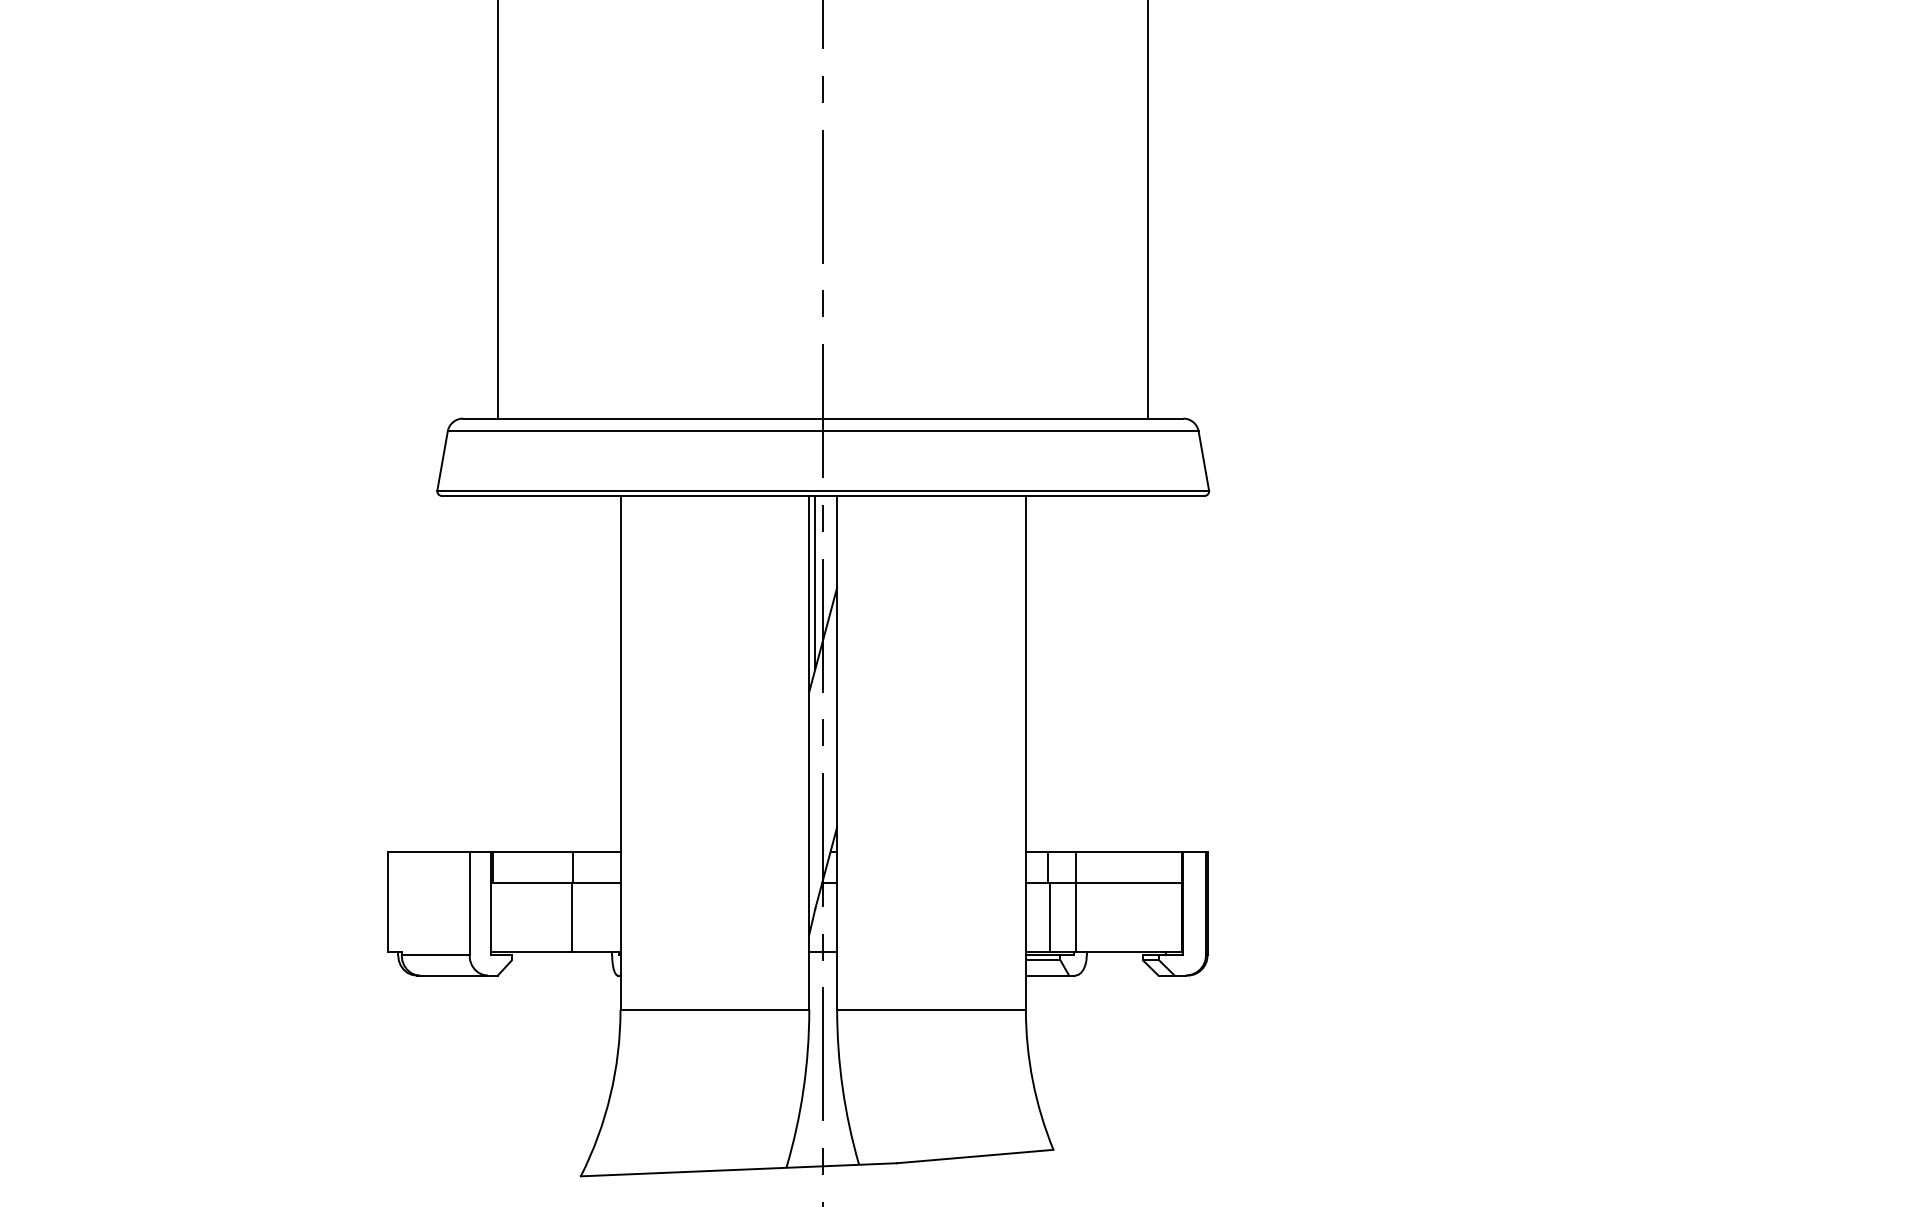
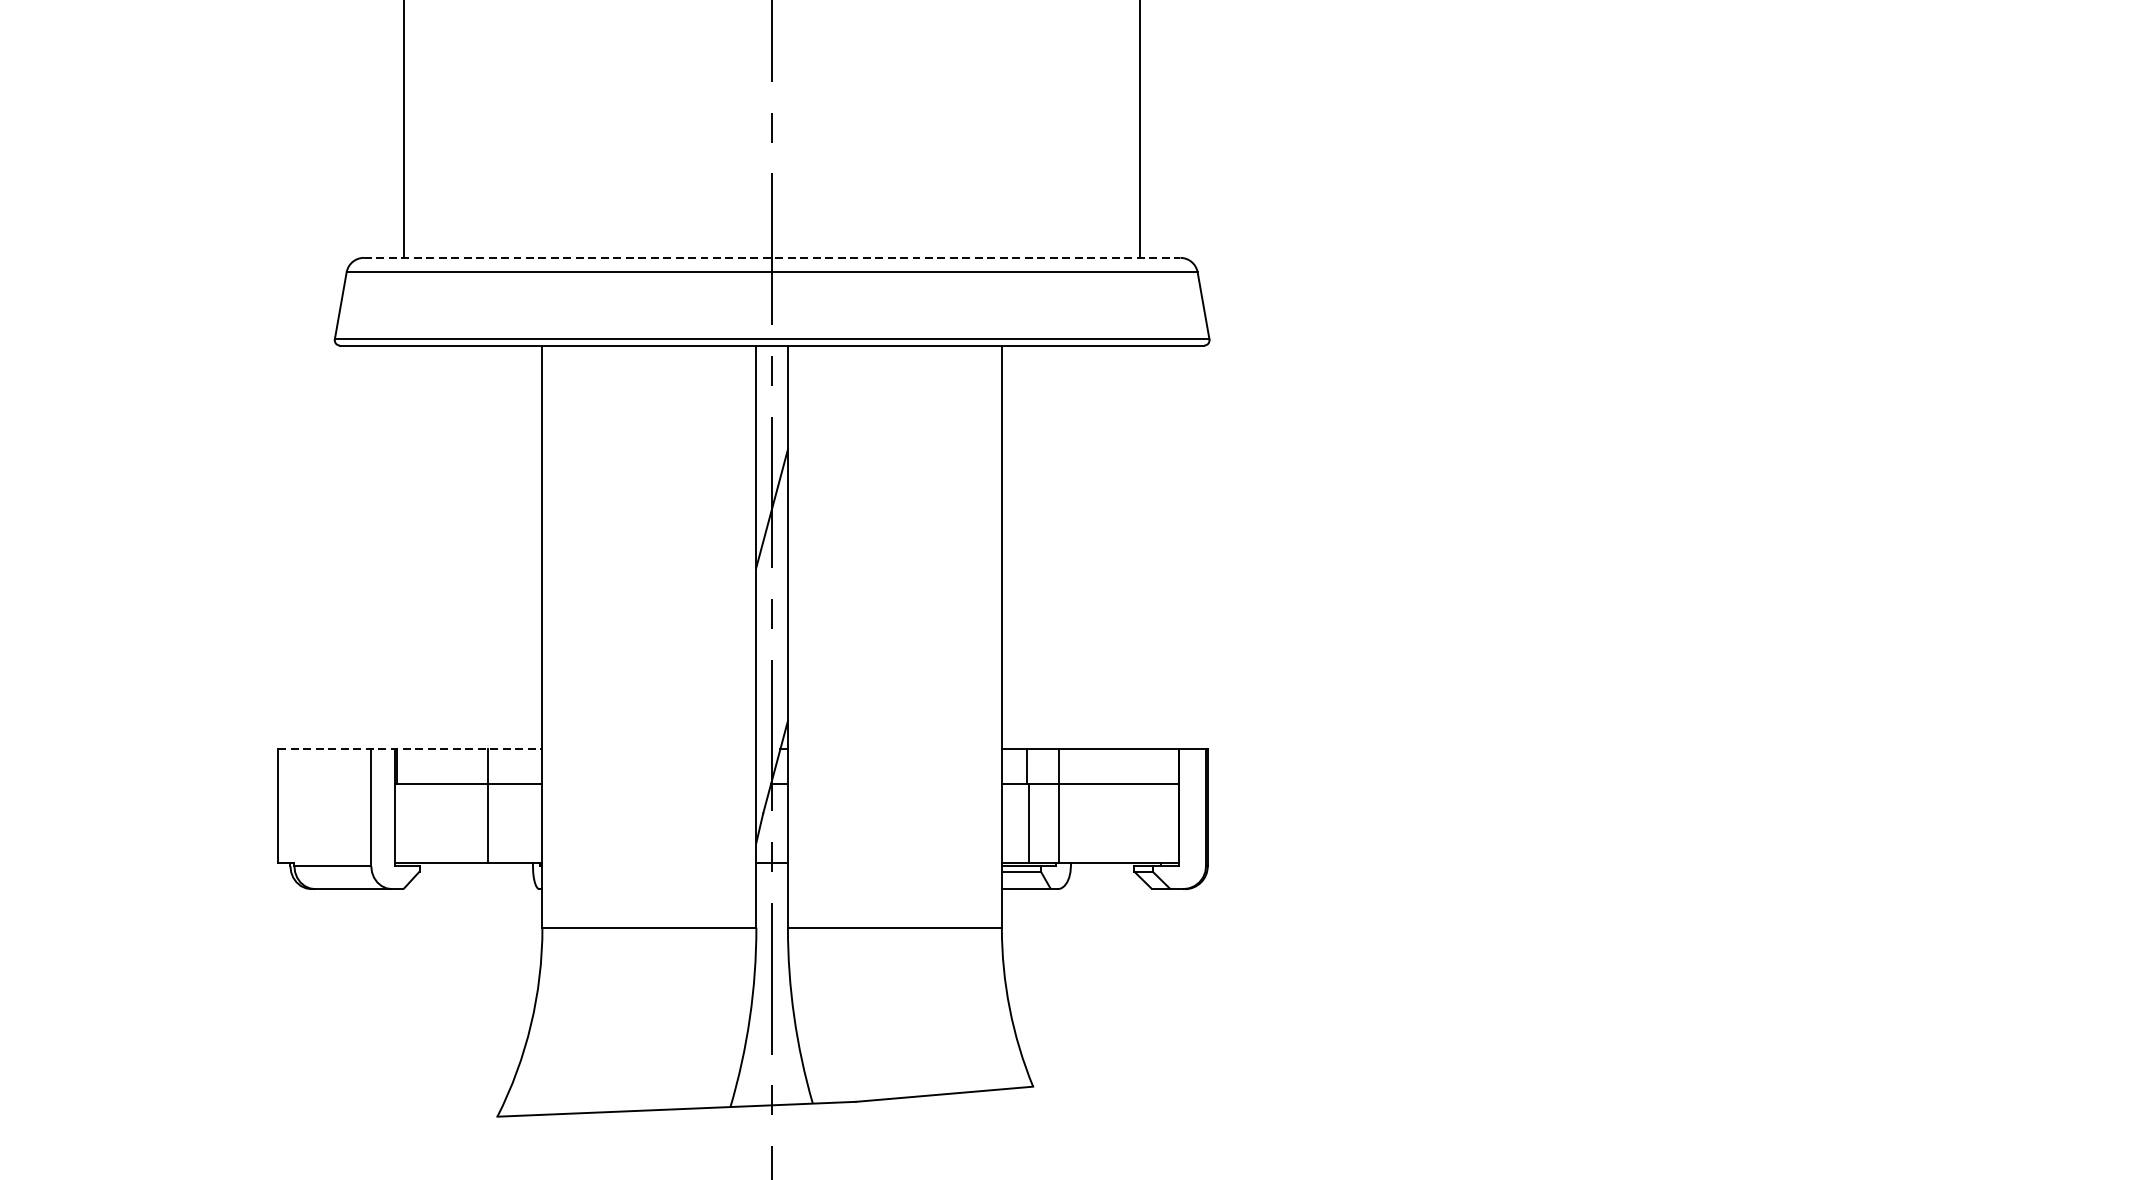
line: (823, 418) -> (772, 257), solid -> dashed
line: (815, 581) -> (763, 442), removed
line: (504, 851) -> (410, 748), solid -> dashed

